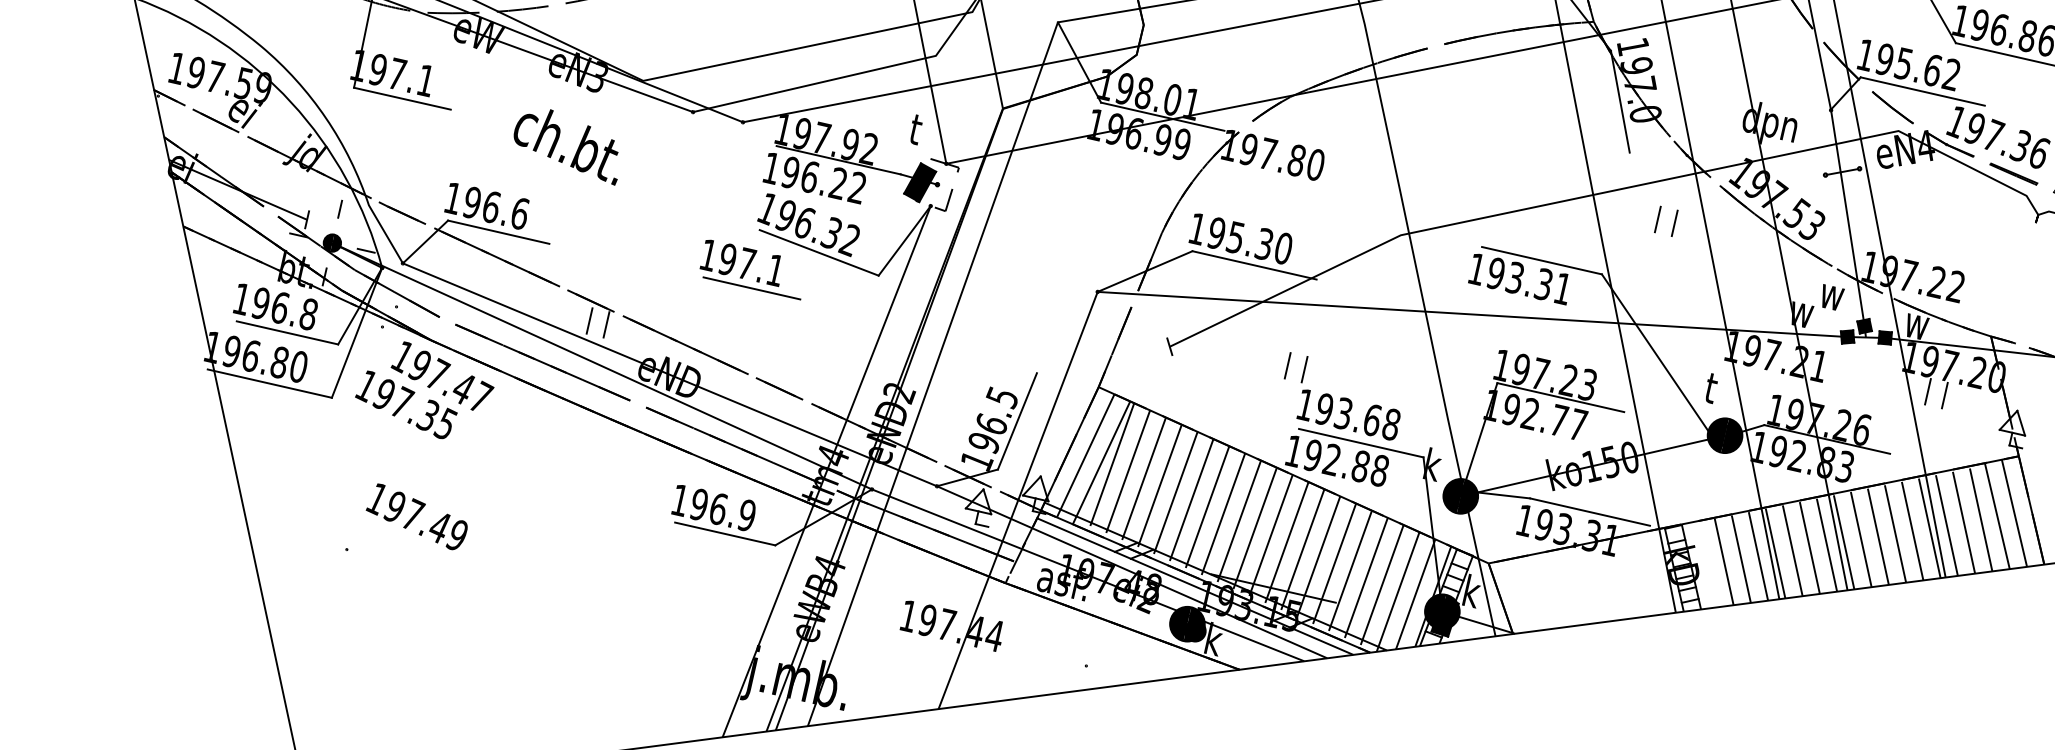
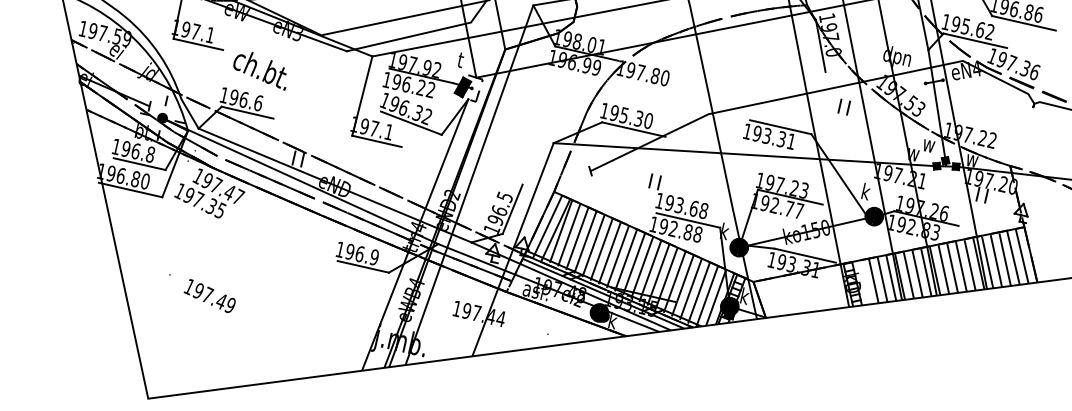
text: (565, 147) -> (259, 71), moved
line: (723, 198) -> (362, 95), added
text: (1707, 386) -> (865, 191), t -> k
text: (416, 515) -> (209, 295), moved

